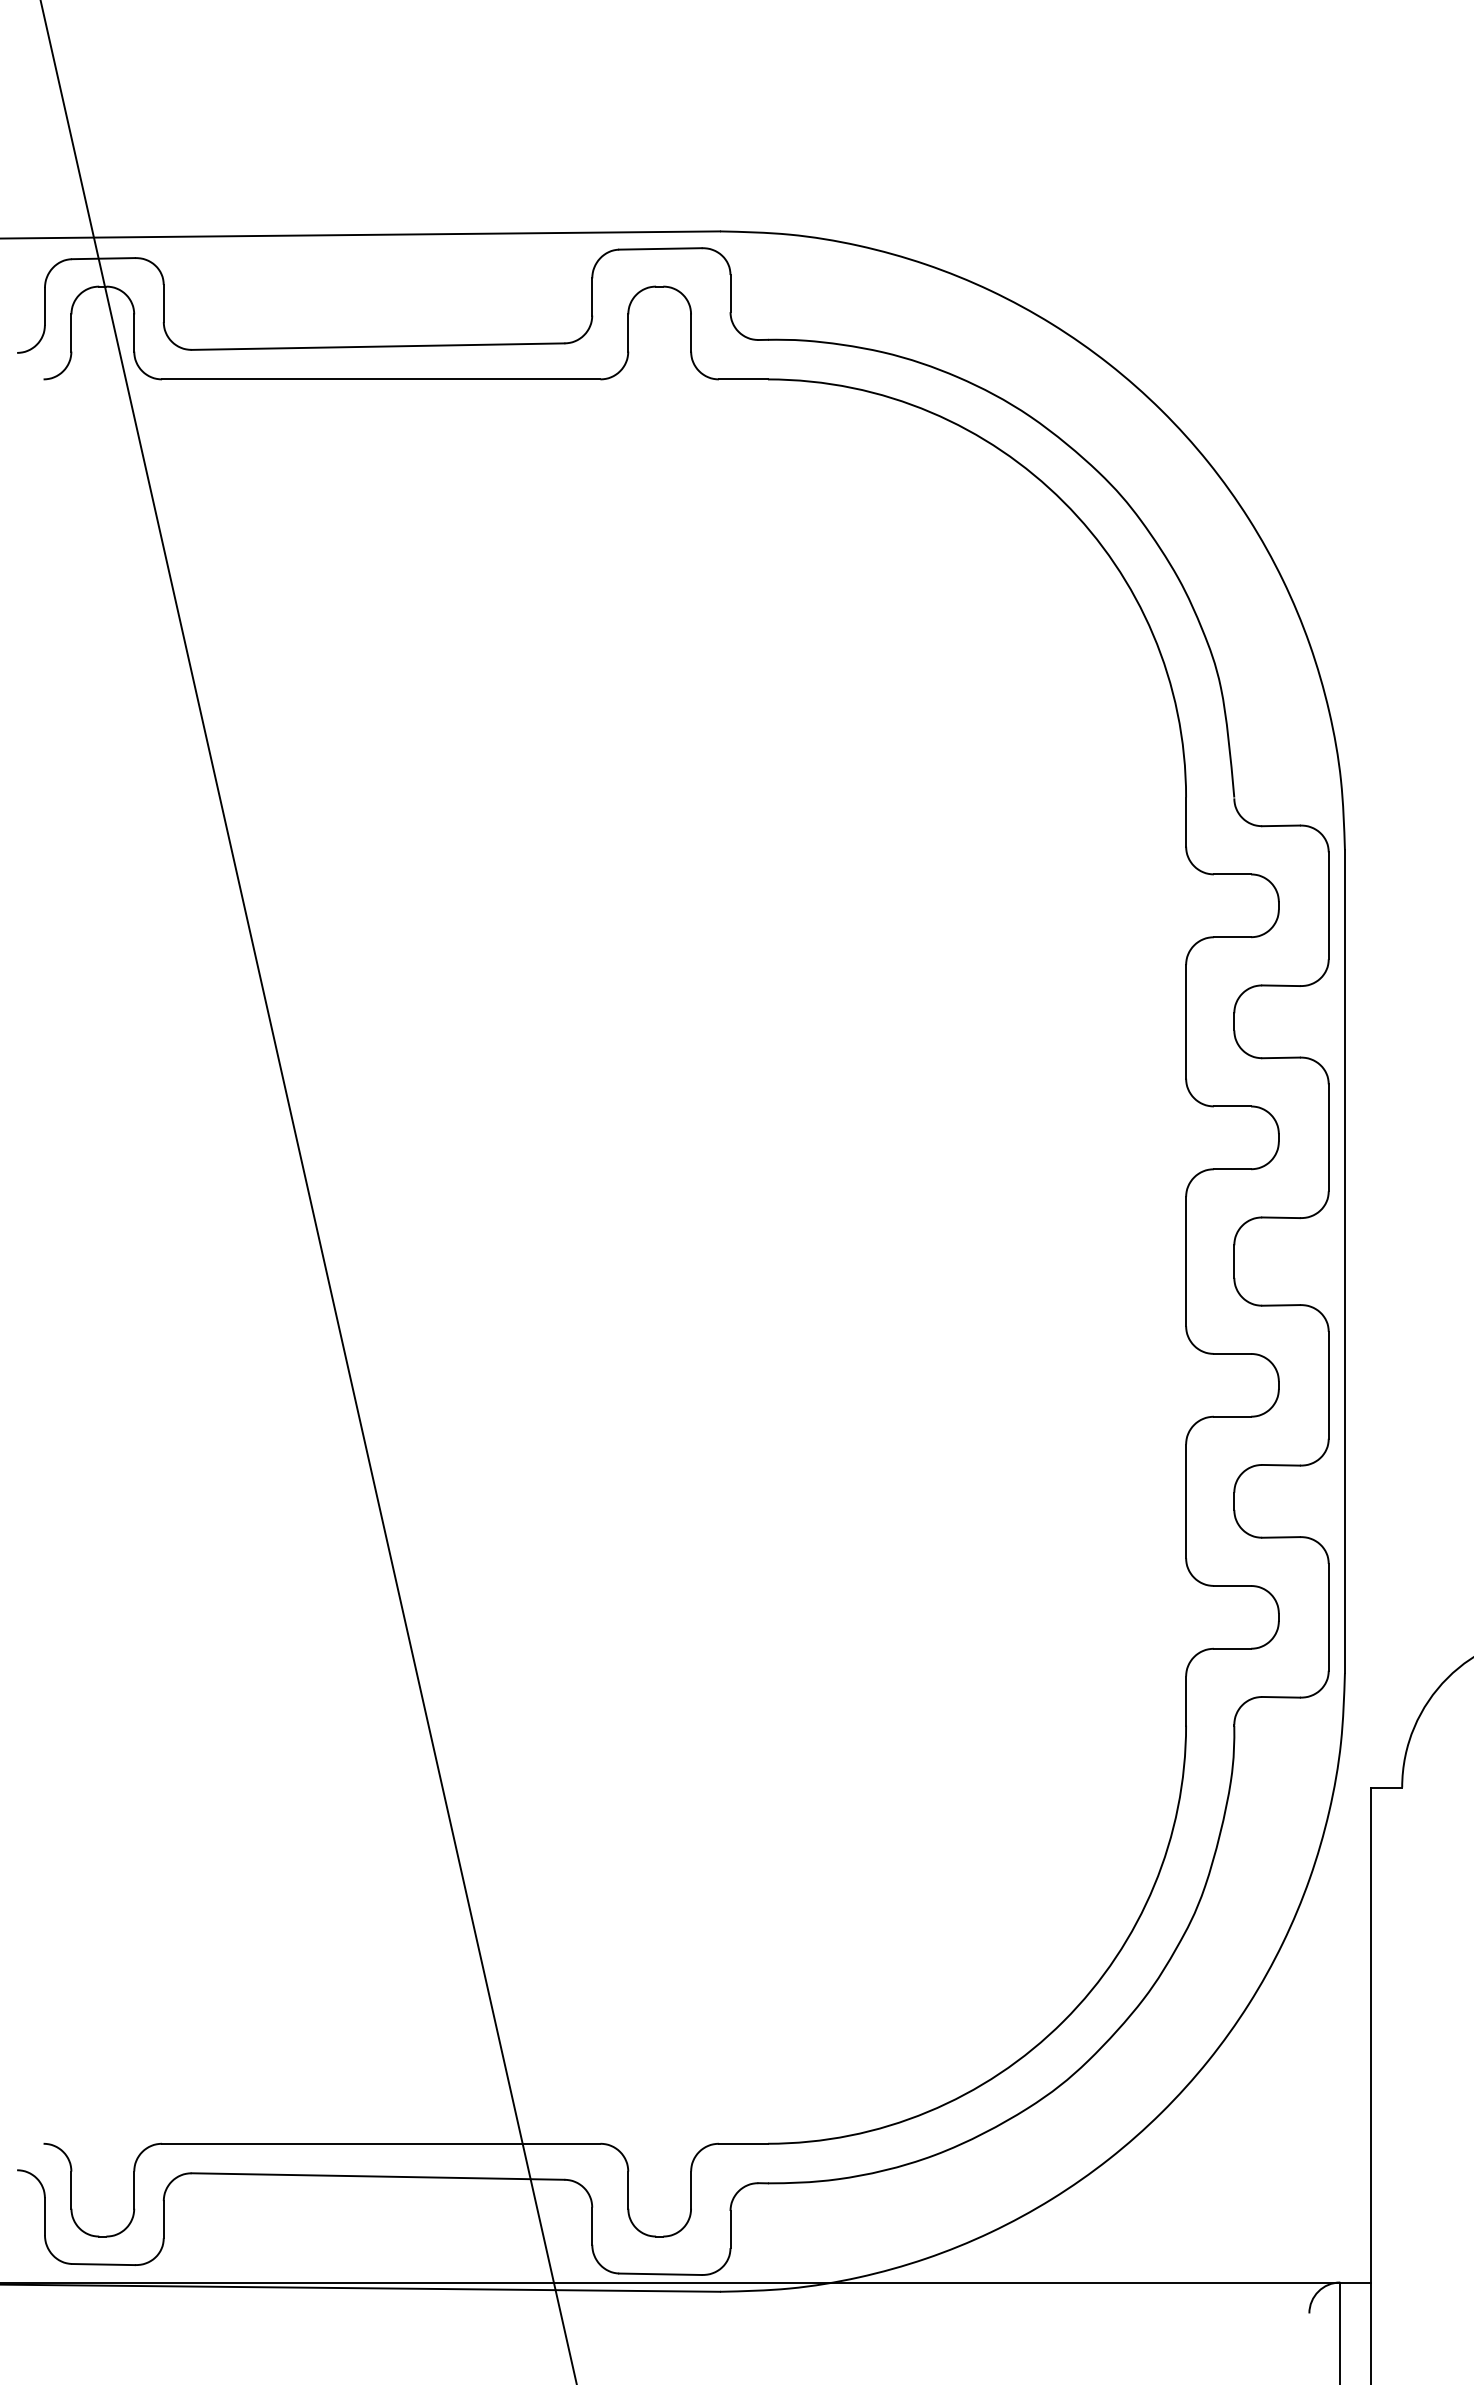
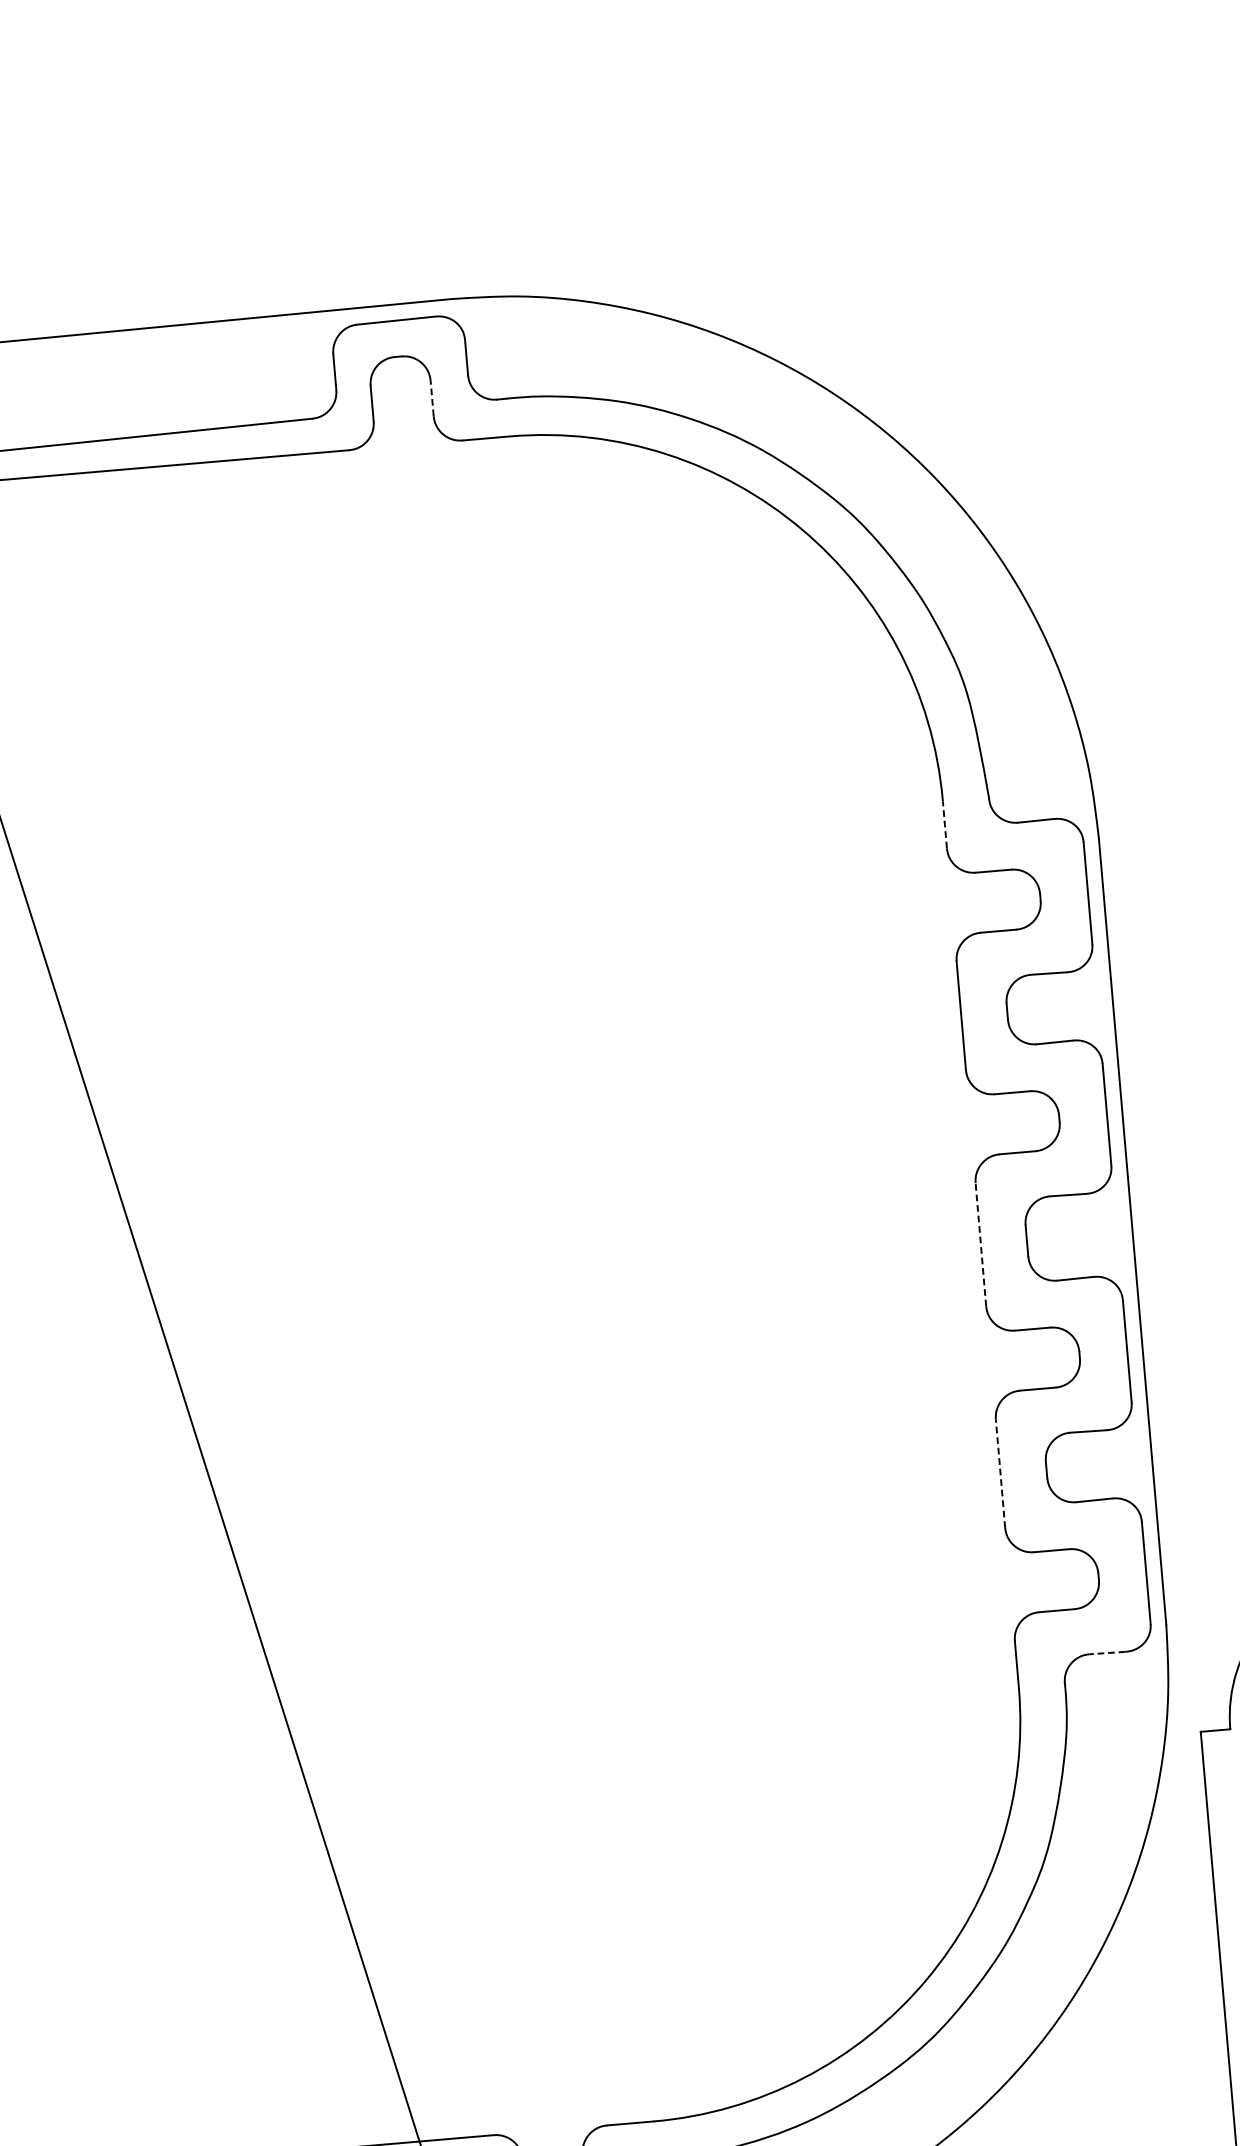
line: (691, 333) -> (432, 398), solid -> dashed
line: (1186, 822) -> (945, 825), solid -> dashed
line: (1186, 1261) -> (981, 1244), solid -> dashed
line: (1186, 1501) -> (1000, 1473), solid -> dashed
line: (1281, 1697) -> (1107, 1653), solid -> dashed

